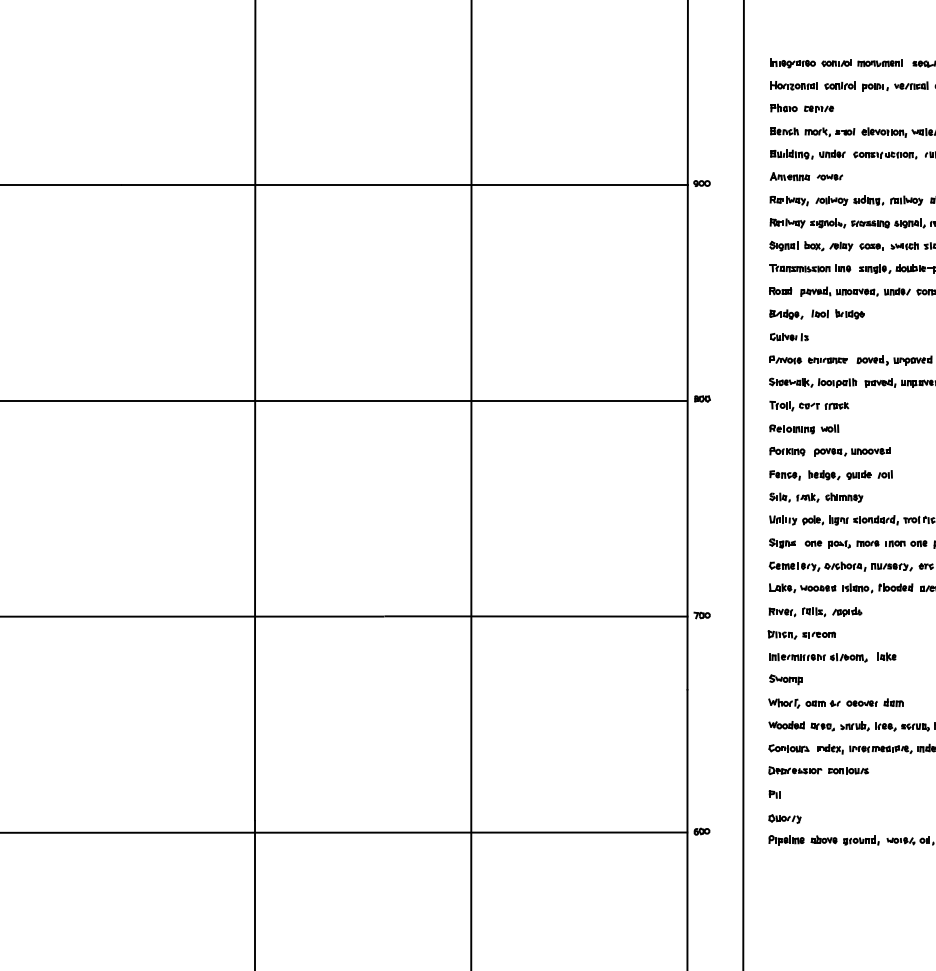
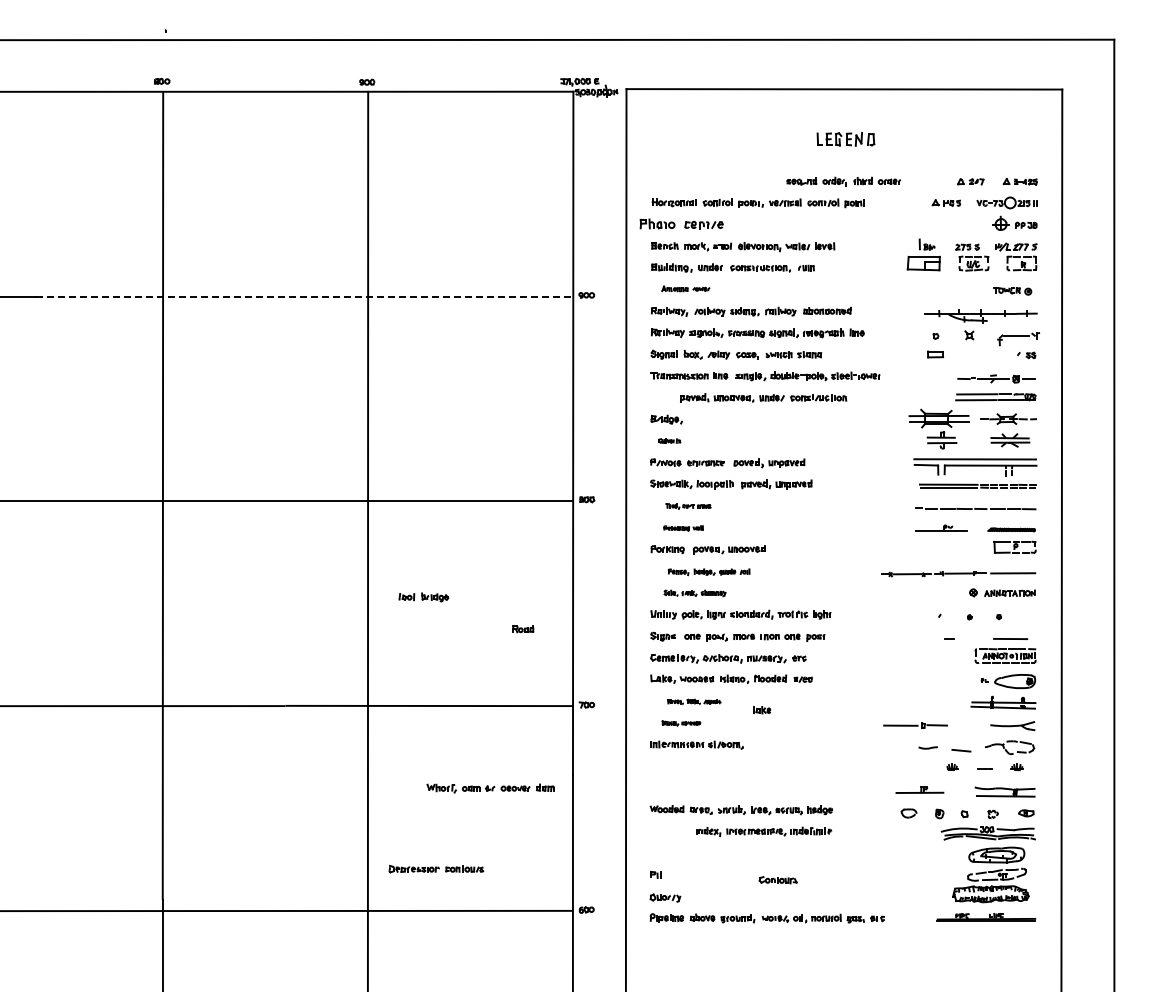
part: (836, 63) -> (714, 181), removed
part: (801, 107) -> (681, 223), size x1.4
part: (806, 176) -> (685, 288), size x0.7
line: (404, 184) -> (304, 296), solid -> dashed
part: (780, 291) -> (523, 629), moved
part: (837, 314) -> (423, 597), moved
part: (789, 336) -> (669, 440), size x0.6
part: (809, 406) -> (688, 506), size x0.6
part: (804, 429) -> (683, 528), size x0.6
part: (830, 475) -> (708, 572), size x0.7
part: (815, 497) -> (694, 593), size x0.7
part: (815, 611) -> (694, 701), size x0.6
part: (801, 634) -> (681, 723), size x0.6
part: (887, 657) -> (762, 710), moved
part: (785, 679) -> (665, 765), removed
part: (835, 703) -> (490, 788), moved
part: (788, 748) -> (777, 880), moved
part: (818, 769) -> (436, 868), moved

